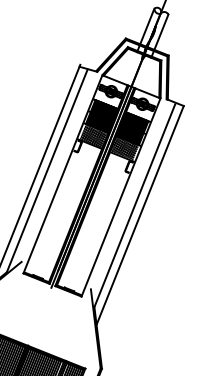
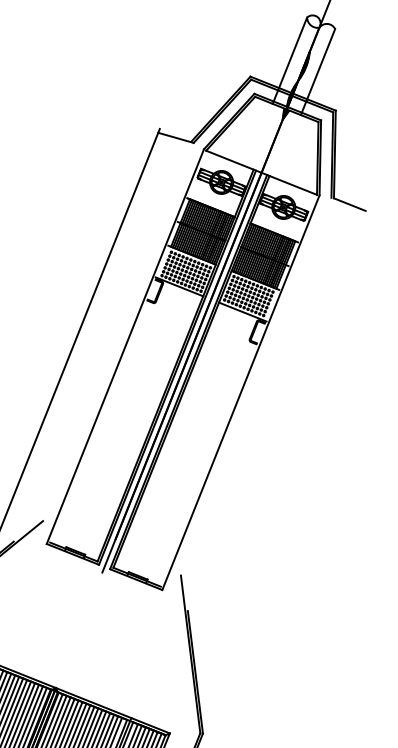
line: (46, 170) -> (92, 339), removed
line: (134, 205) -> (267, 408), removed
line: (139, 215) -> (277, 428), removed

